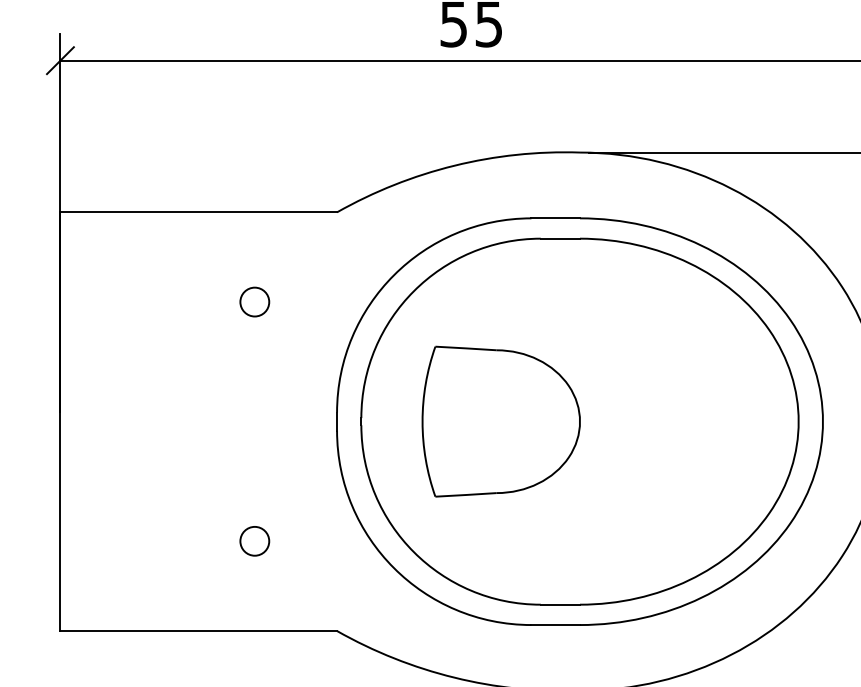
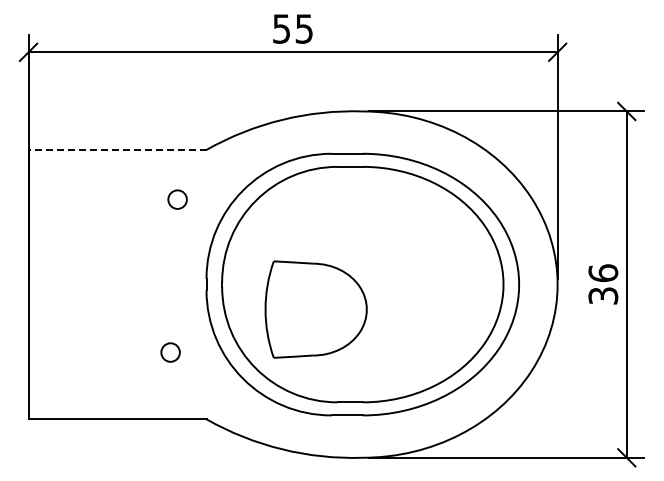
line: (198, 211) -> (117, 149), solid -> dashed
circle: (254, 301) -> (177, 199), moved
part: (500, 421) -> (315, 309), moved
circle: (254, 541) -> (170, 352), moved

